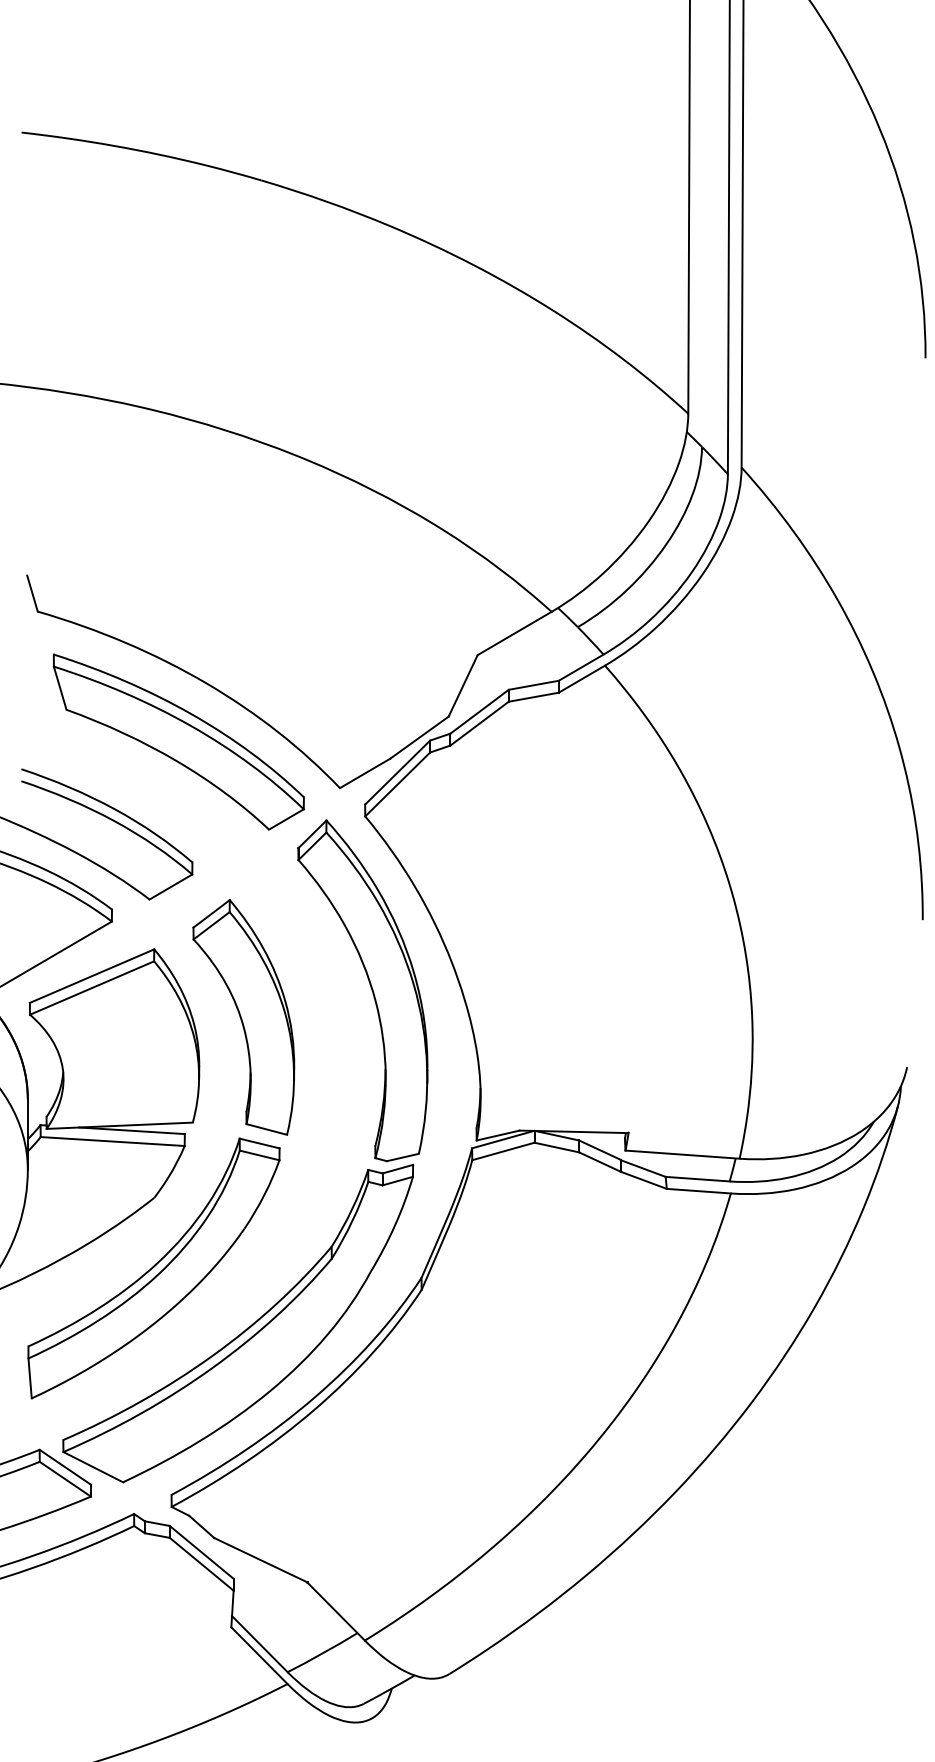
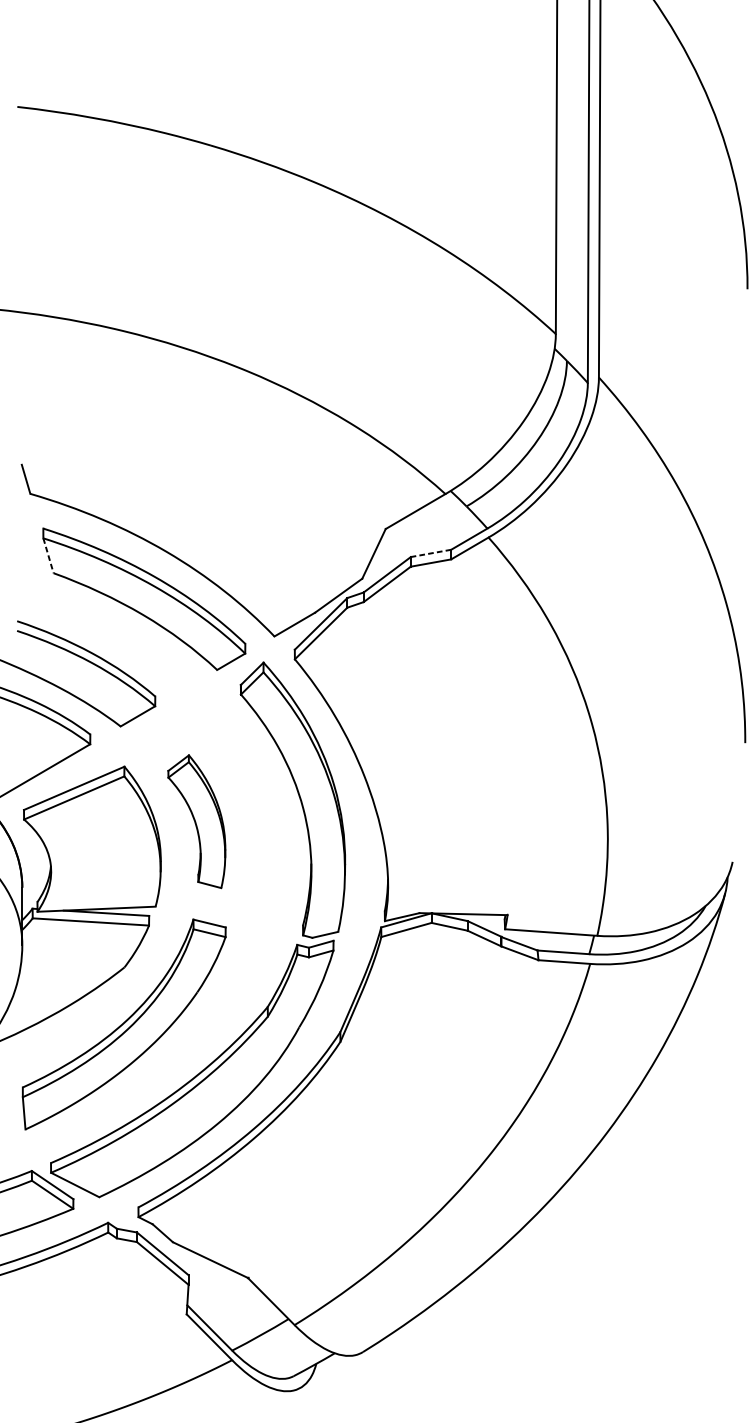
line: (533, 685) -> (430, 553), solid -> dashed
line: (60, 688) -> (48, 555), solid -> dashed
part: (243, 1017) -> (196, 821), size x0.7

